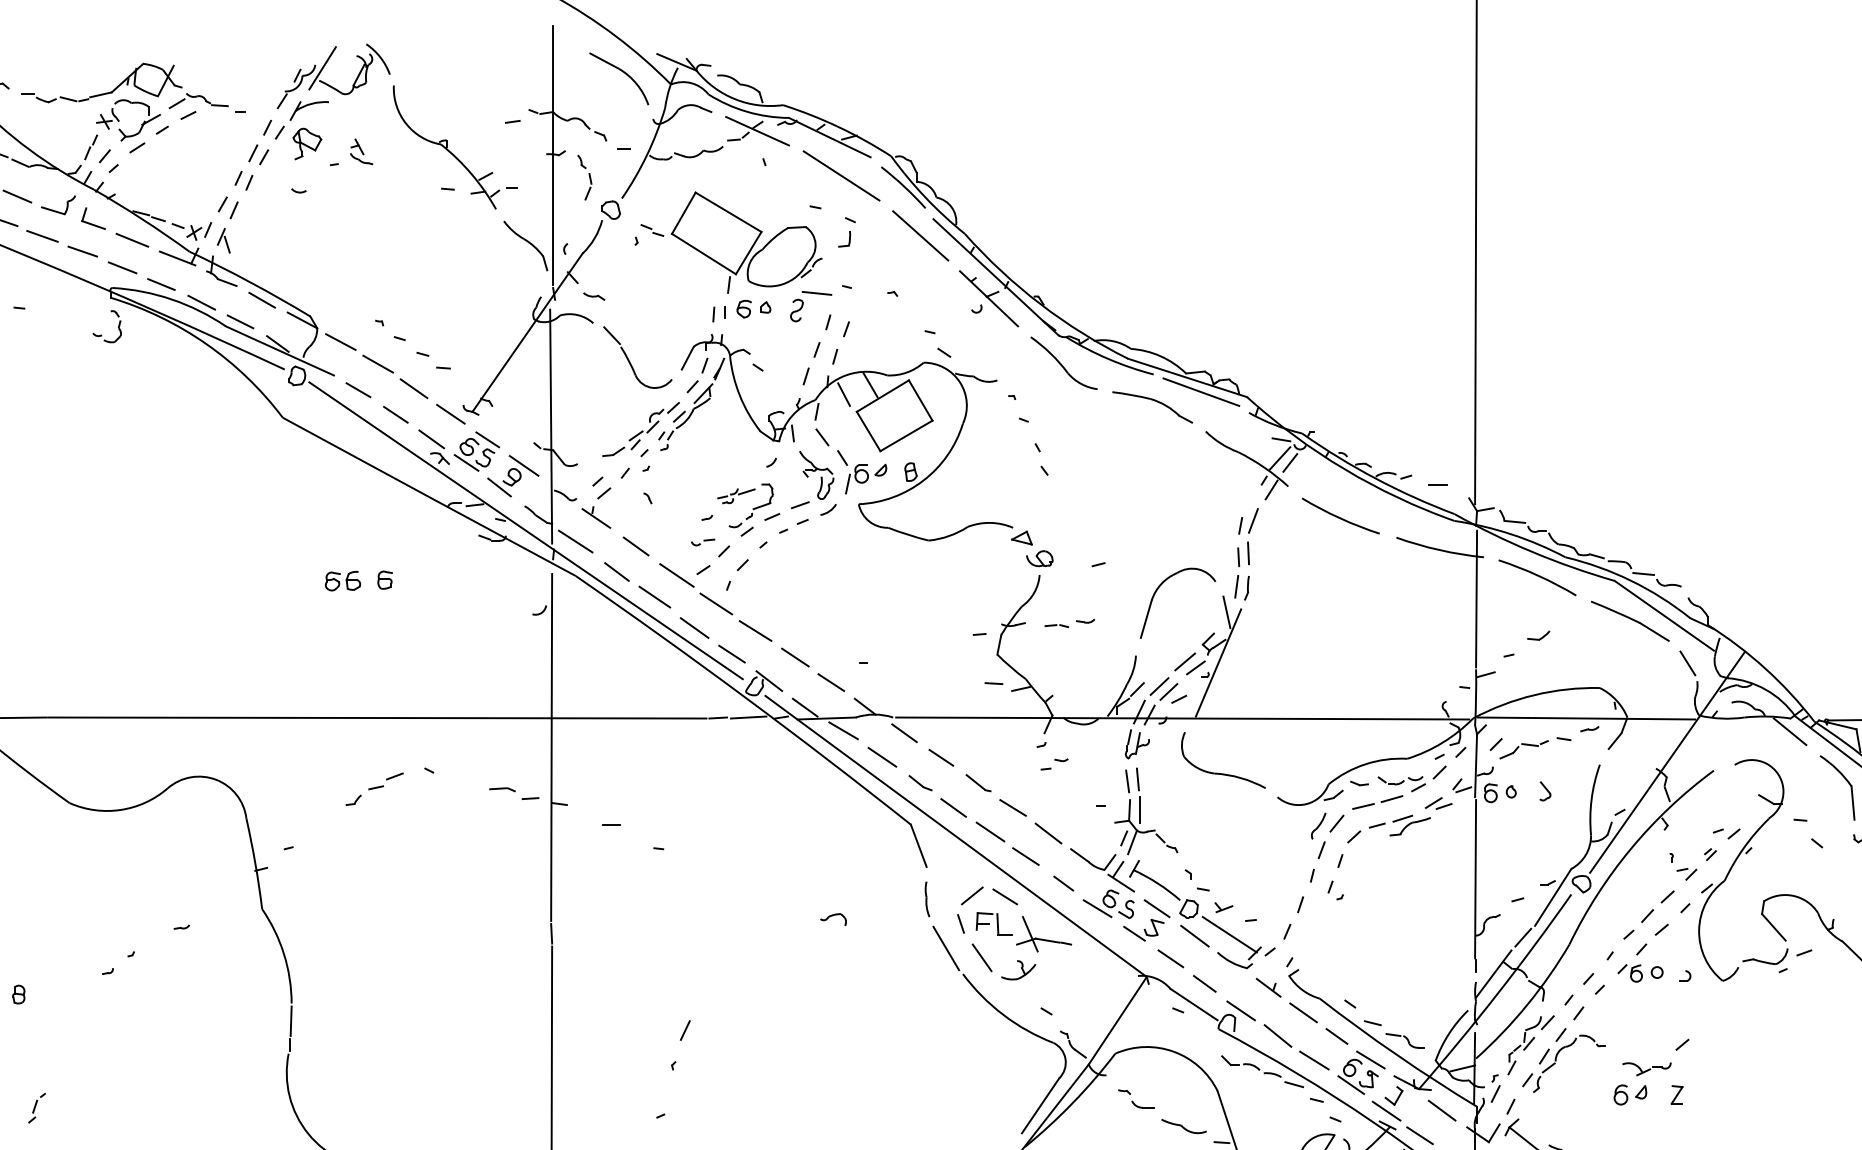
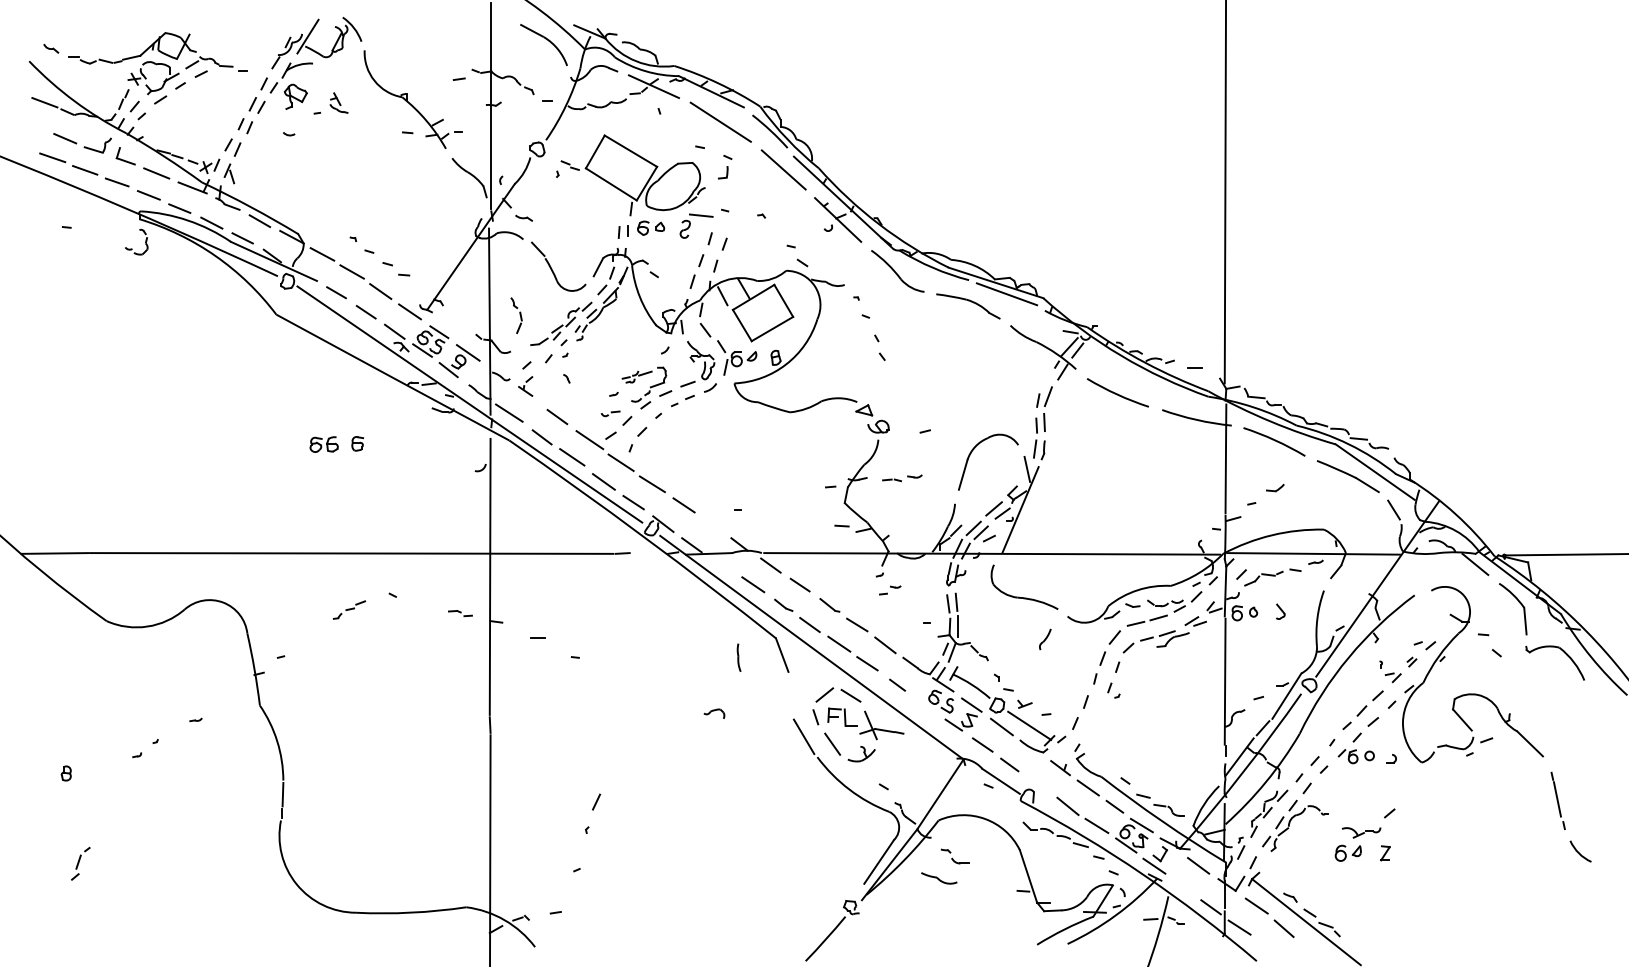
part: (584, 177) -> (516, 315), moved
part: (596, 508) -> (525, 386), size x0.6
line: (831, 681) -> (712, 524), removed
line: (748, 716) -> (646, 552), removed
line: (843, 730) -> (722, 563), removed
part: (374, 788) -> (349, 609), size x0.7
part: (514, 793) -> (460, 613), size x0.6
part: (1318, 826) -> (1045, 639), moved
part: (926, 899) -> (738, 657), moved
line: (1097, 907) -> (924, 704), removed
line: (1240, 1010) -> (1038, 786), removed
part: (36, 1107) -> (80, 863), size x1.4
part: (1184, 1126) -> (939, 878), moved
line: (1419, 1135) -> (1180, 885), removed

